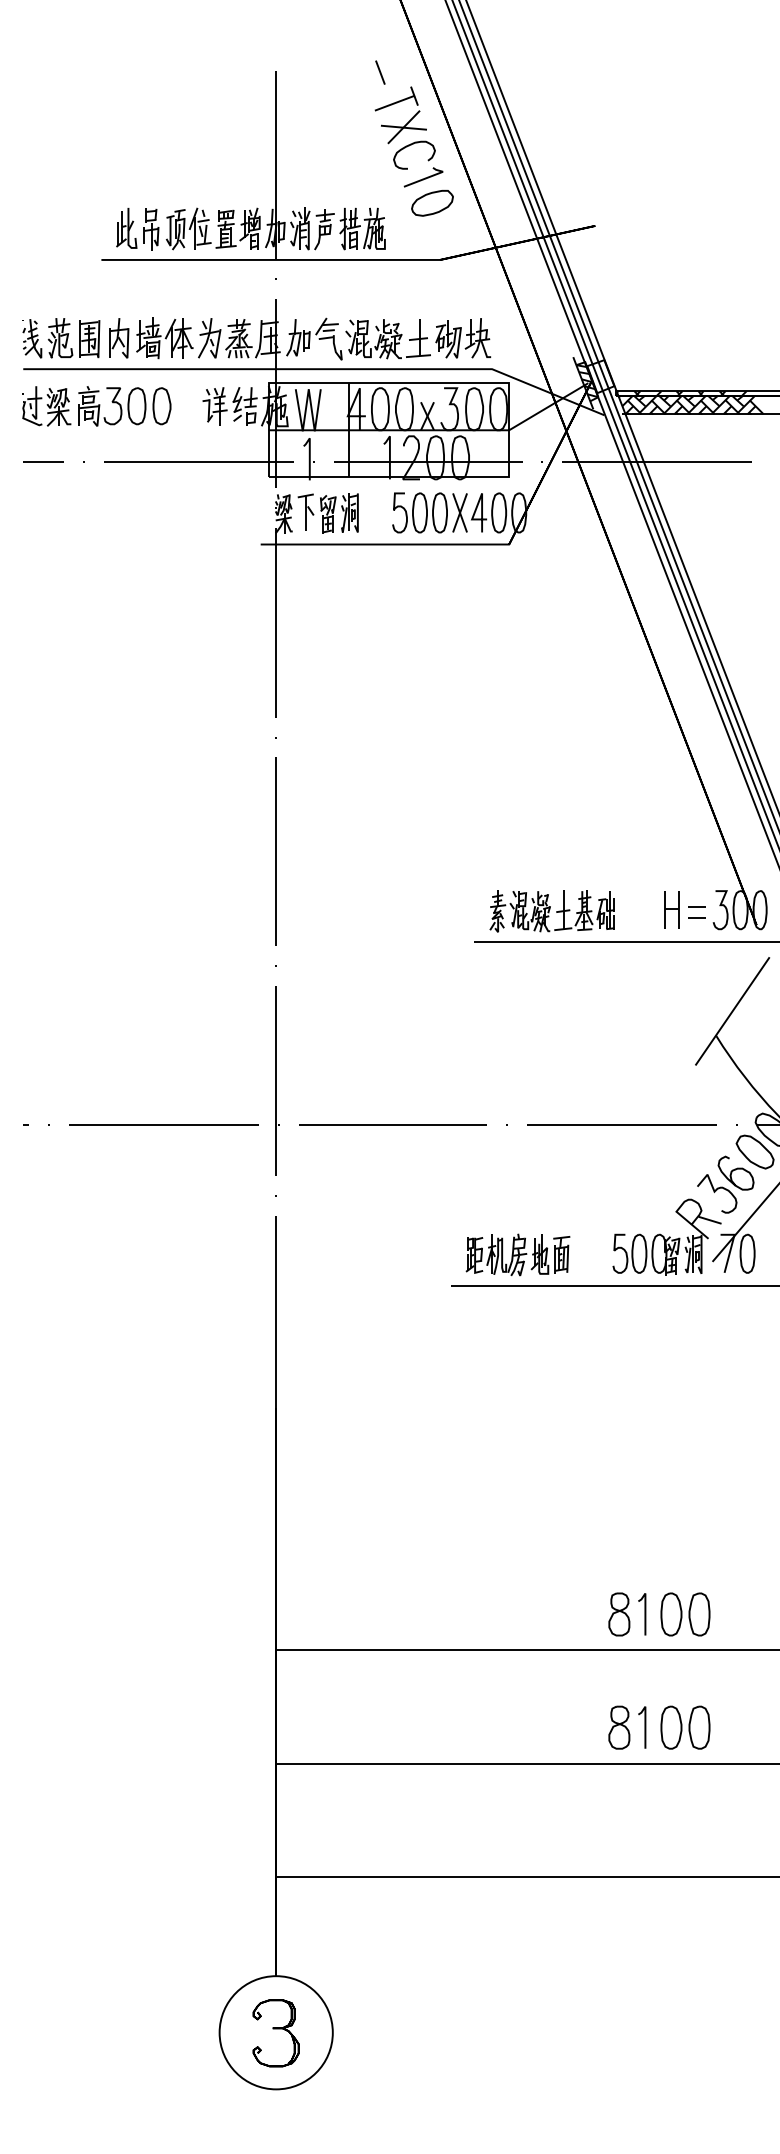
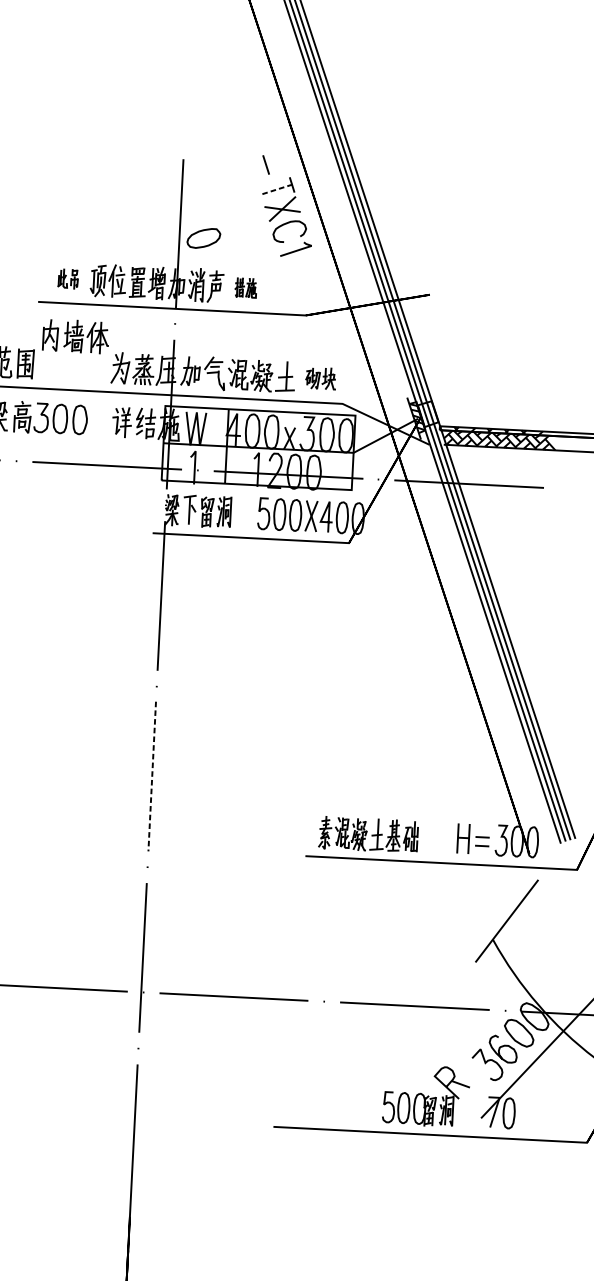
line: (394, 103) -> (276, 189), solid -> dashed
part: (432, 203) -> (203, 238), moved
part: (137, 228) -> (67, 278), size x0.6
part: (362, 228) -> (245, 287), size x0.6
part: (151, 338) -> (76, 336), moved
part: (463, 338) -> (321, 378), size x0.7
line: (275, 851) -> (152, 776), solid -> dashed
part: (666, 1236) -> (425, 1095), moved
part: (517, 1254) -> (327, 1104), removed

